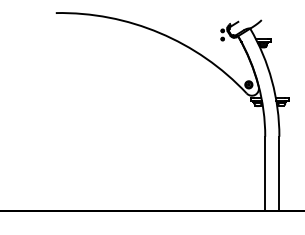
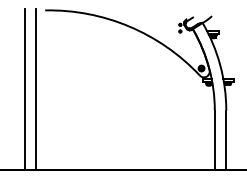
line: (30, 110) -> (24, 89), added
line: (44, 110) -> (36, 89), added

